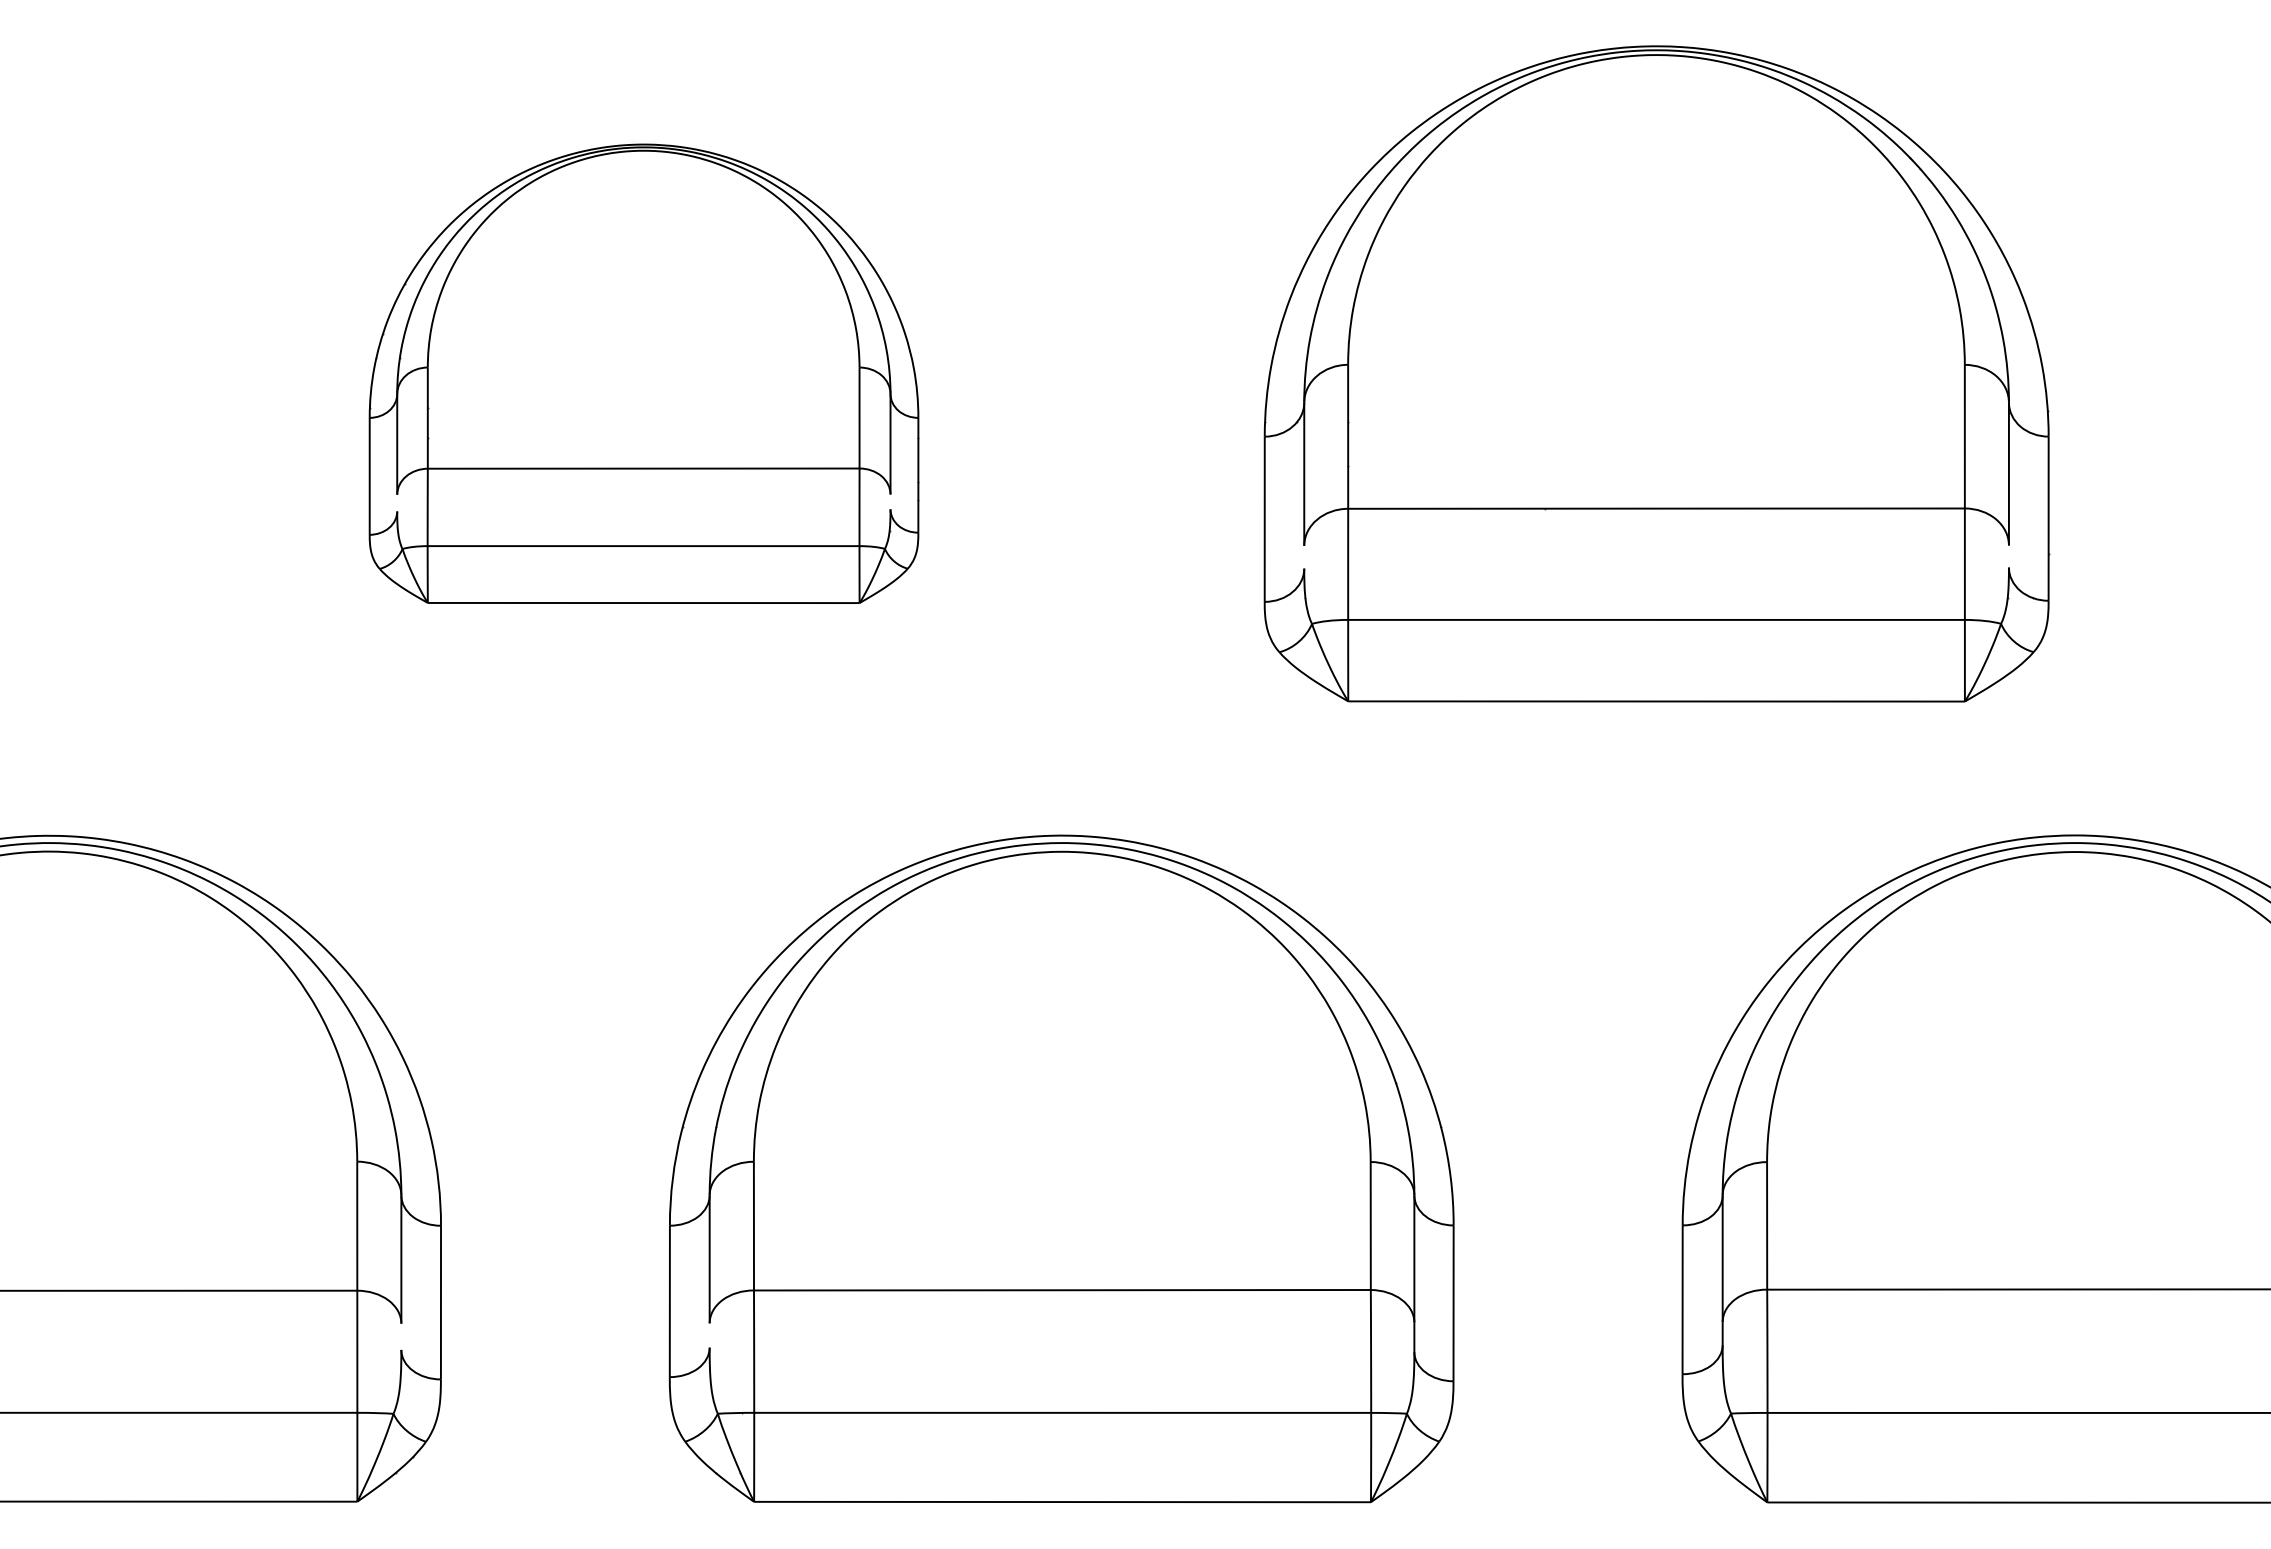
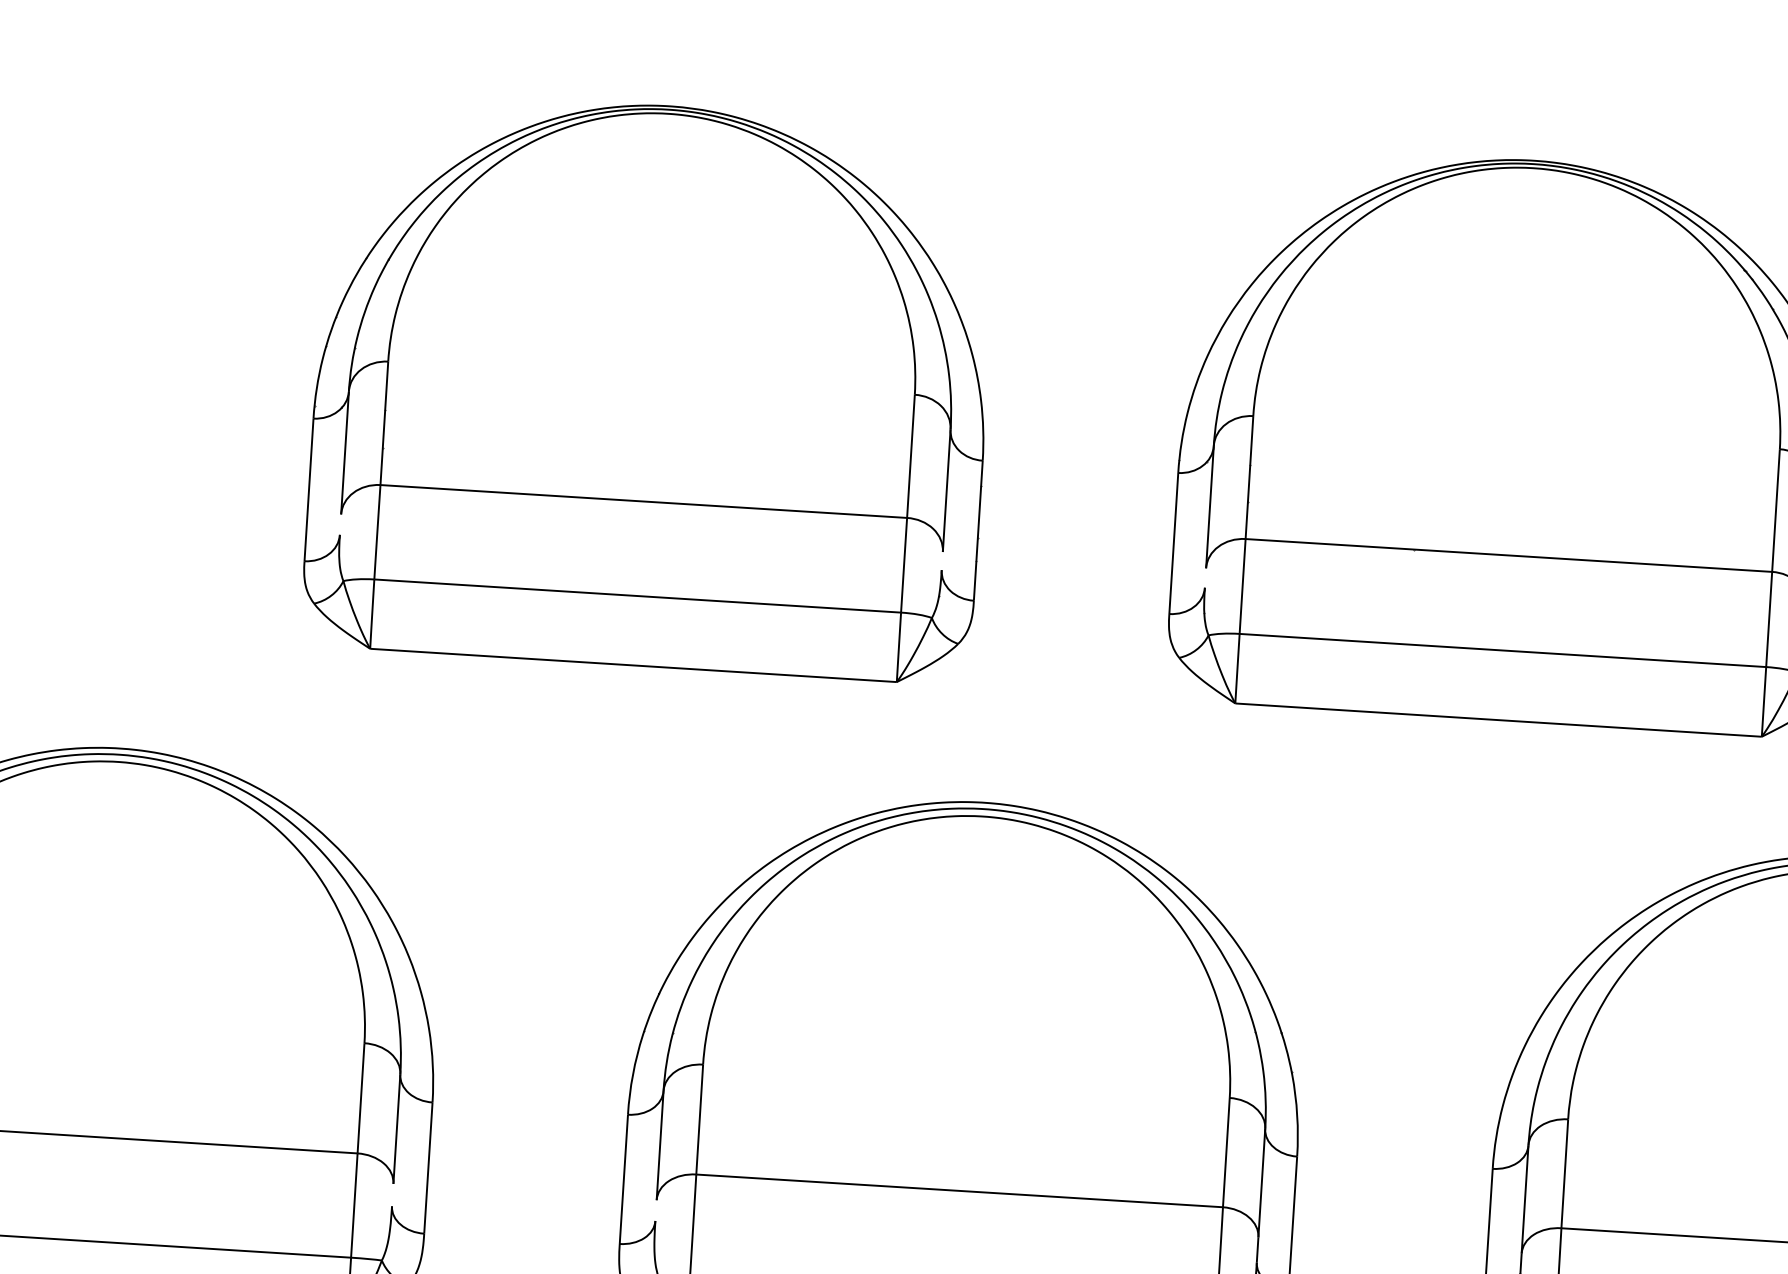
part: (644, 373) -> (652, 385), size x1.43

